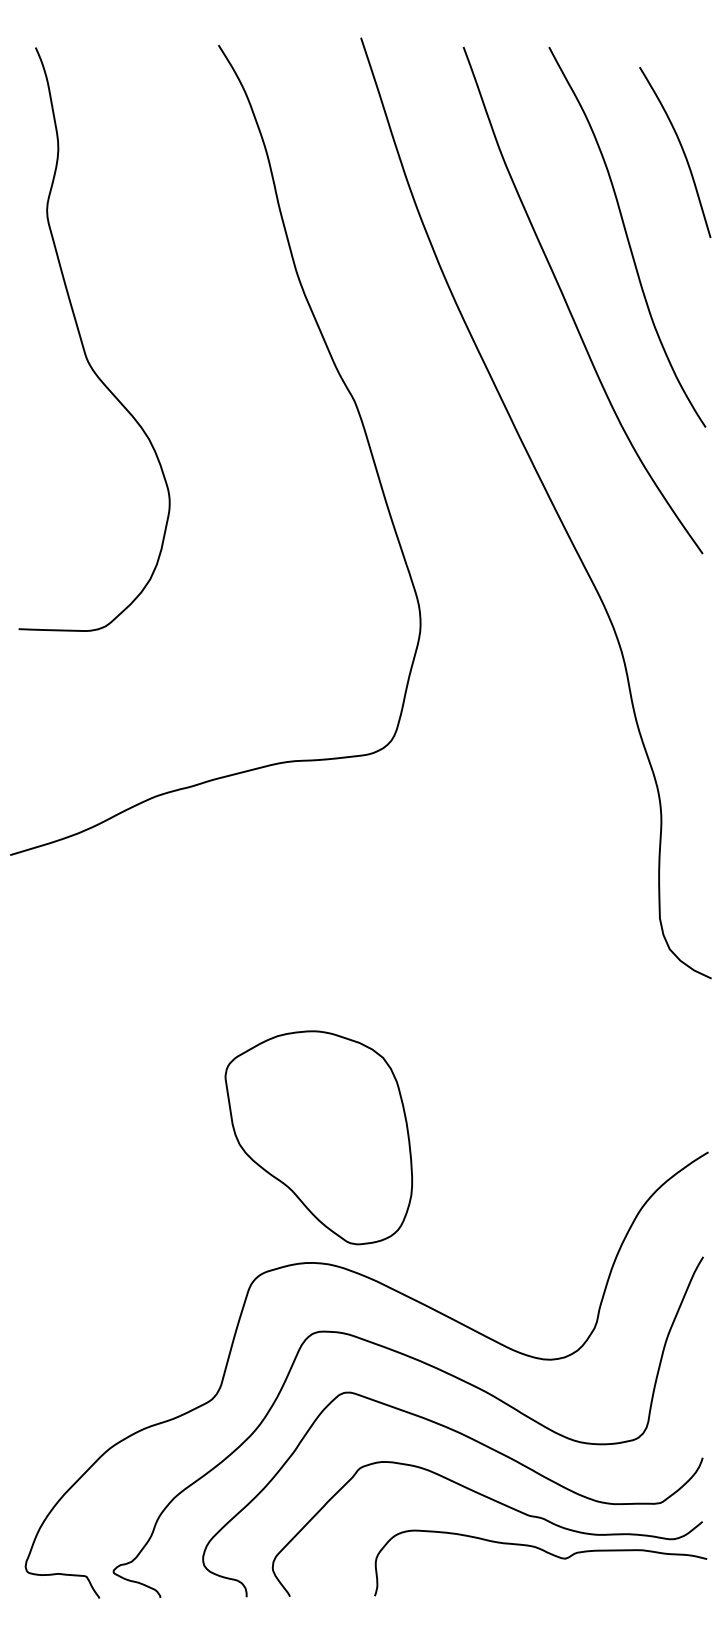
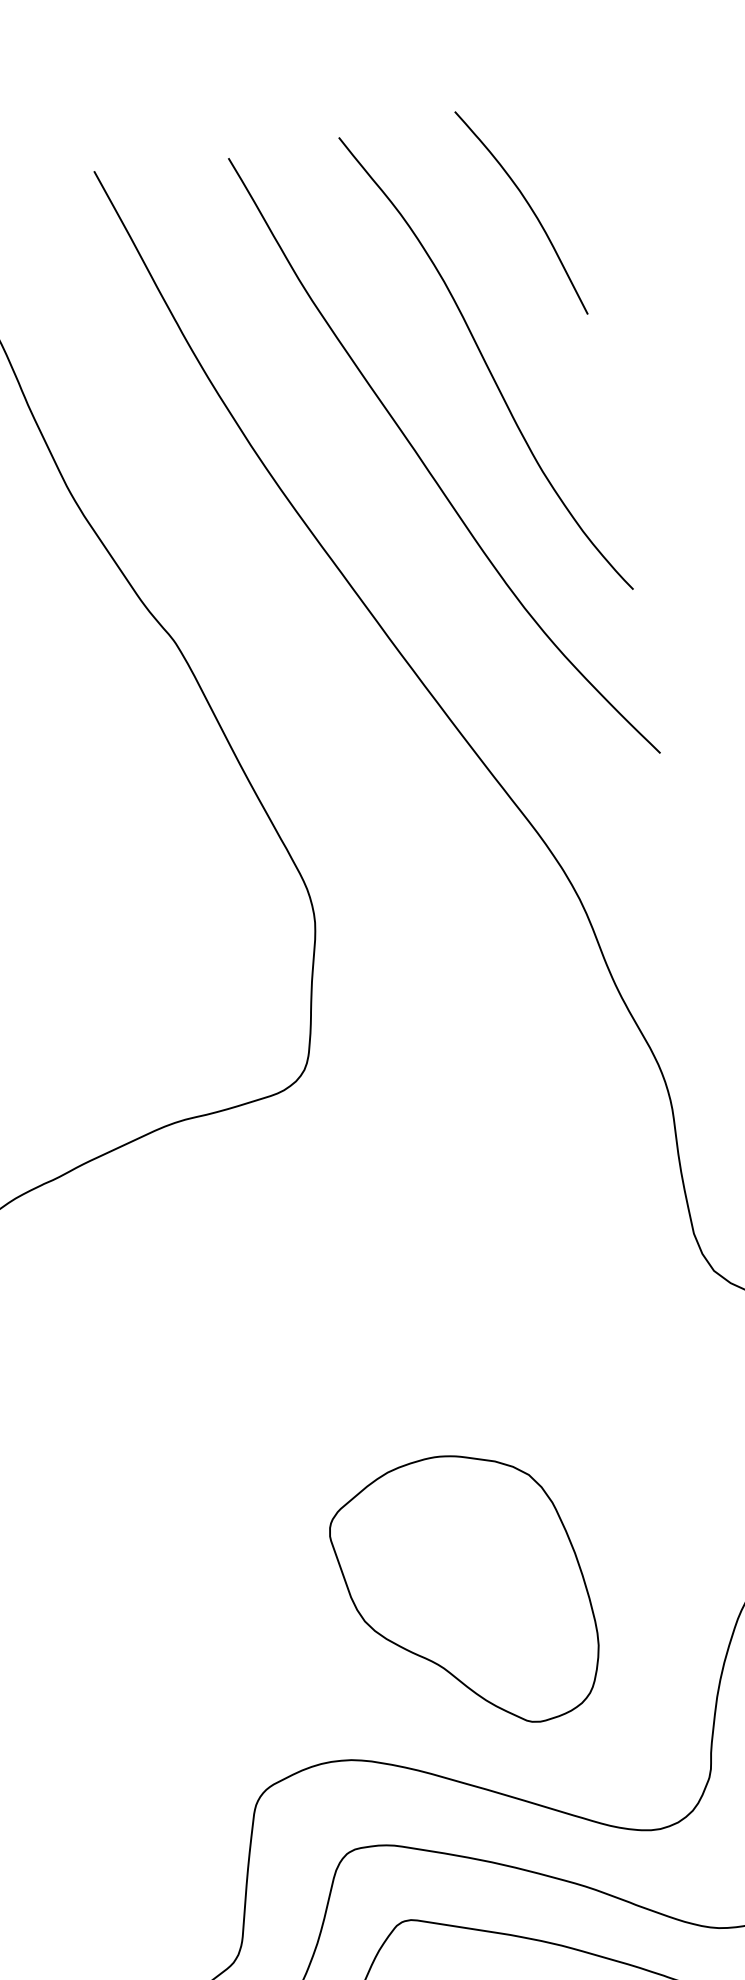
curve: (681, 149) -> (528, 207), moved
part: (318, 1137) -> (464, 1593), moved

